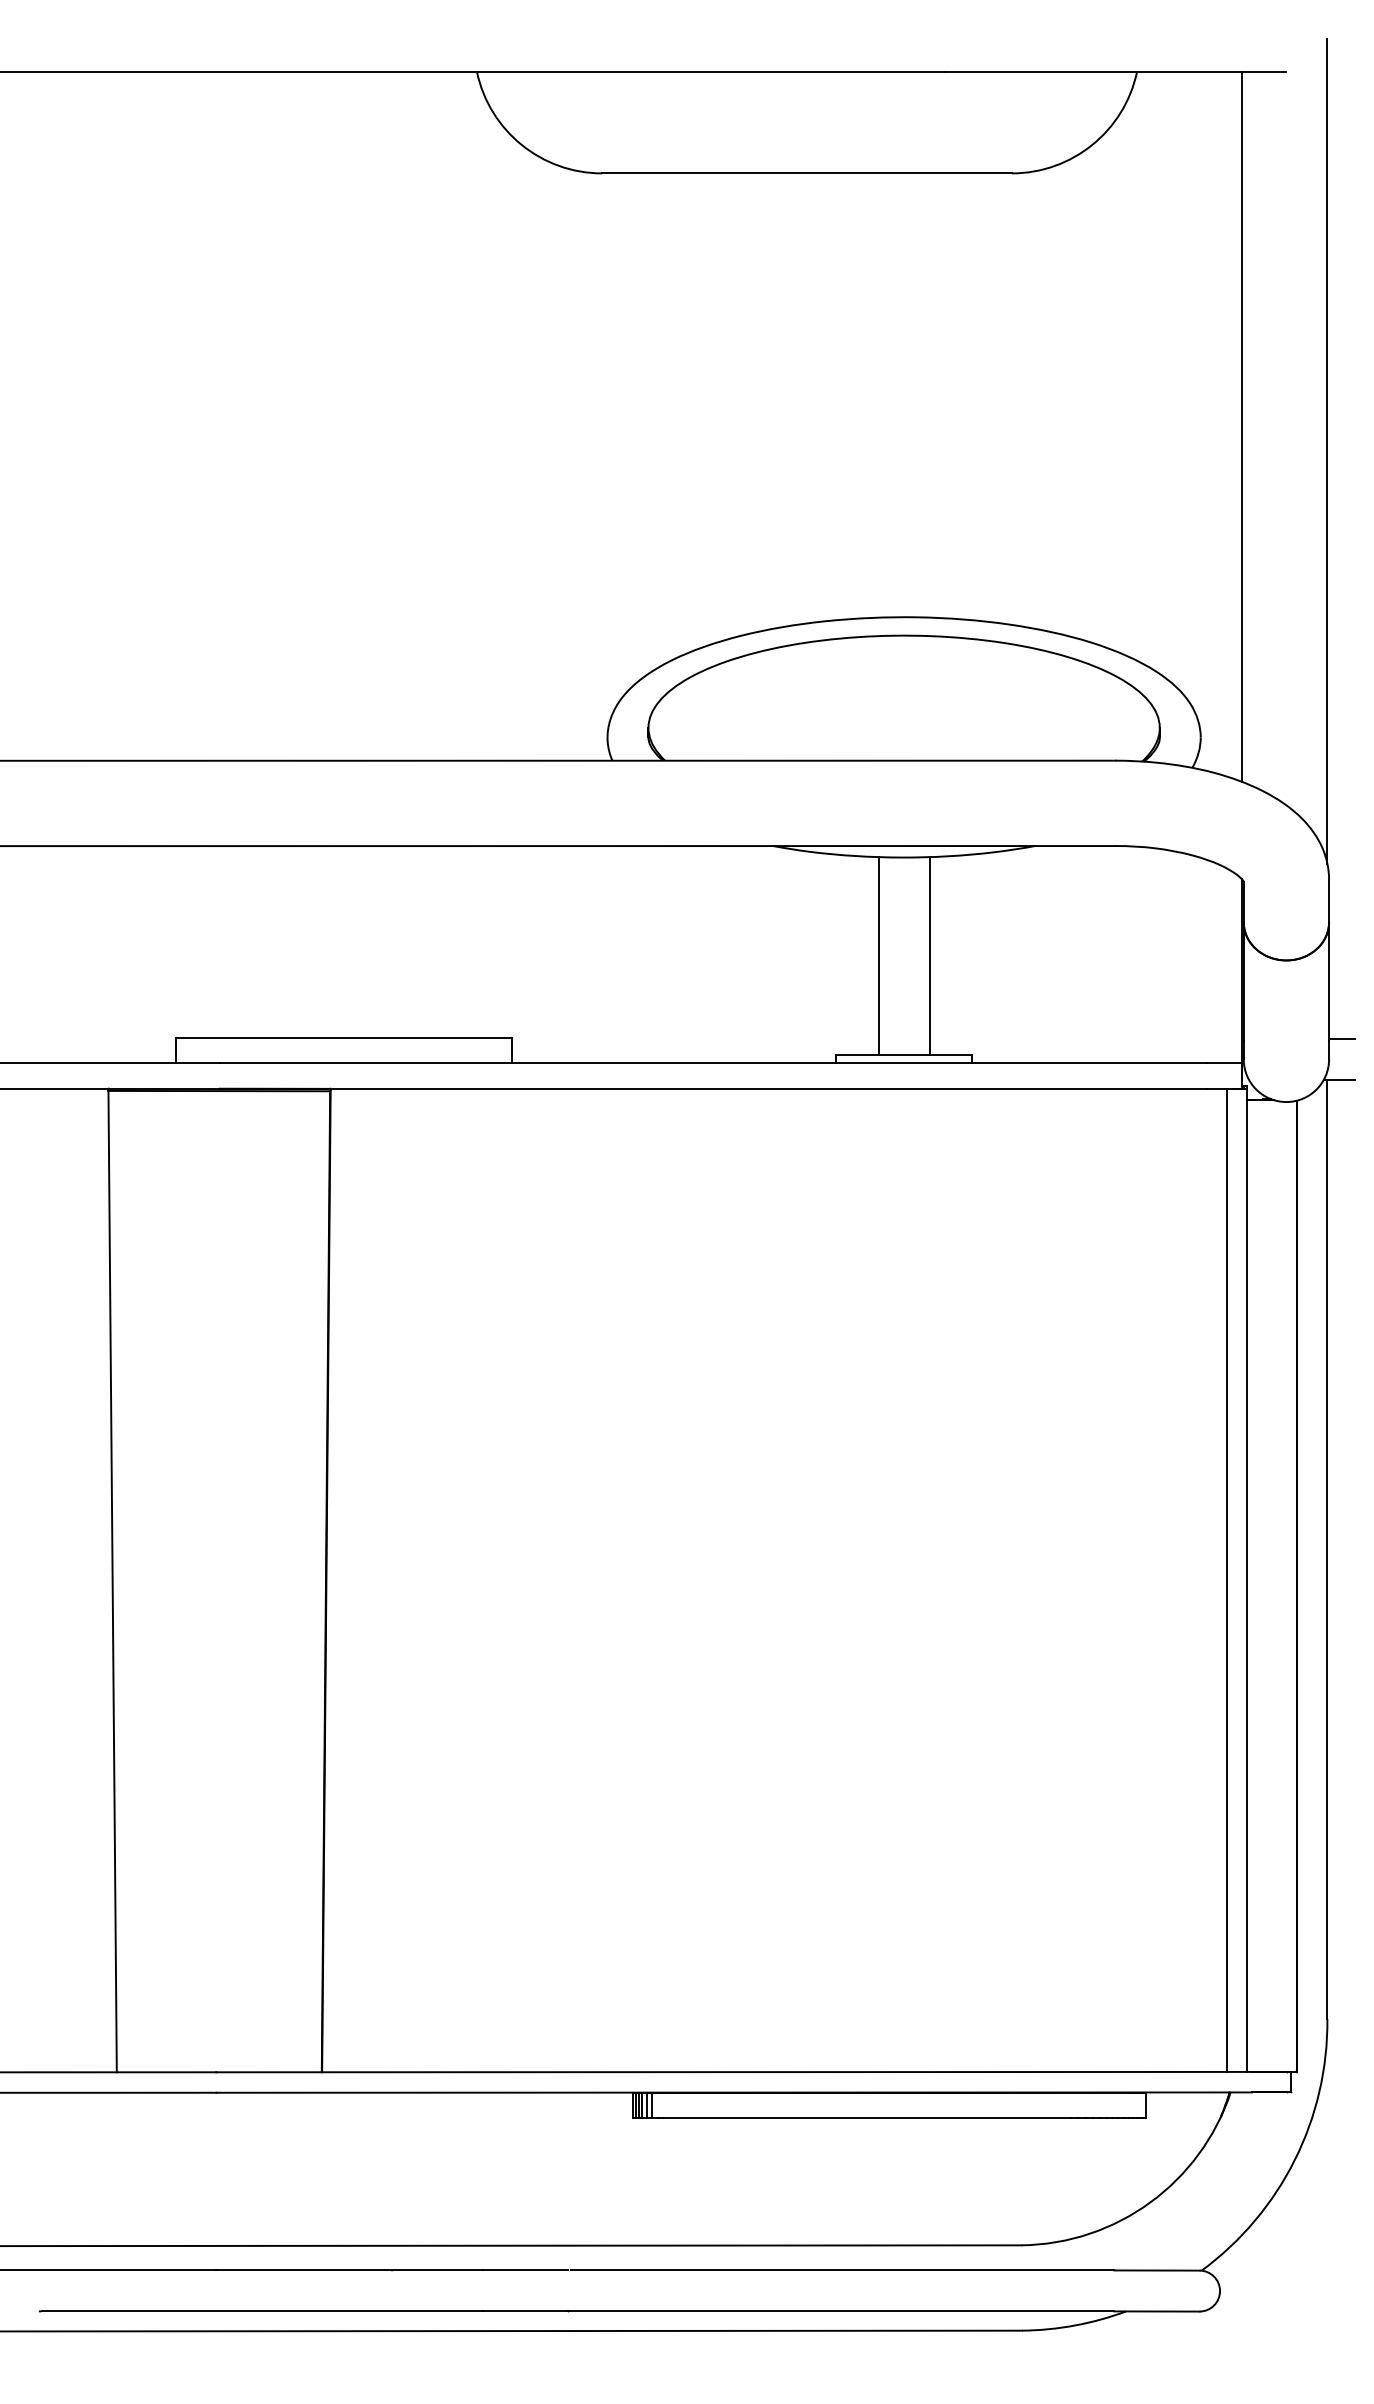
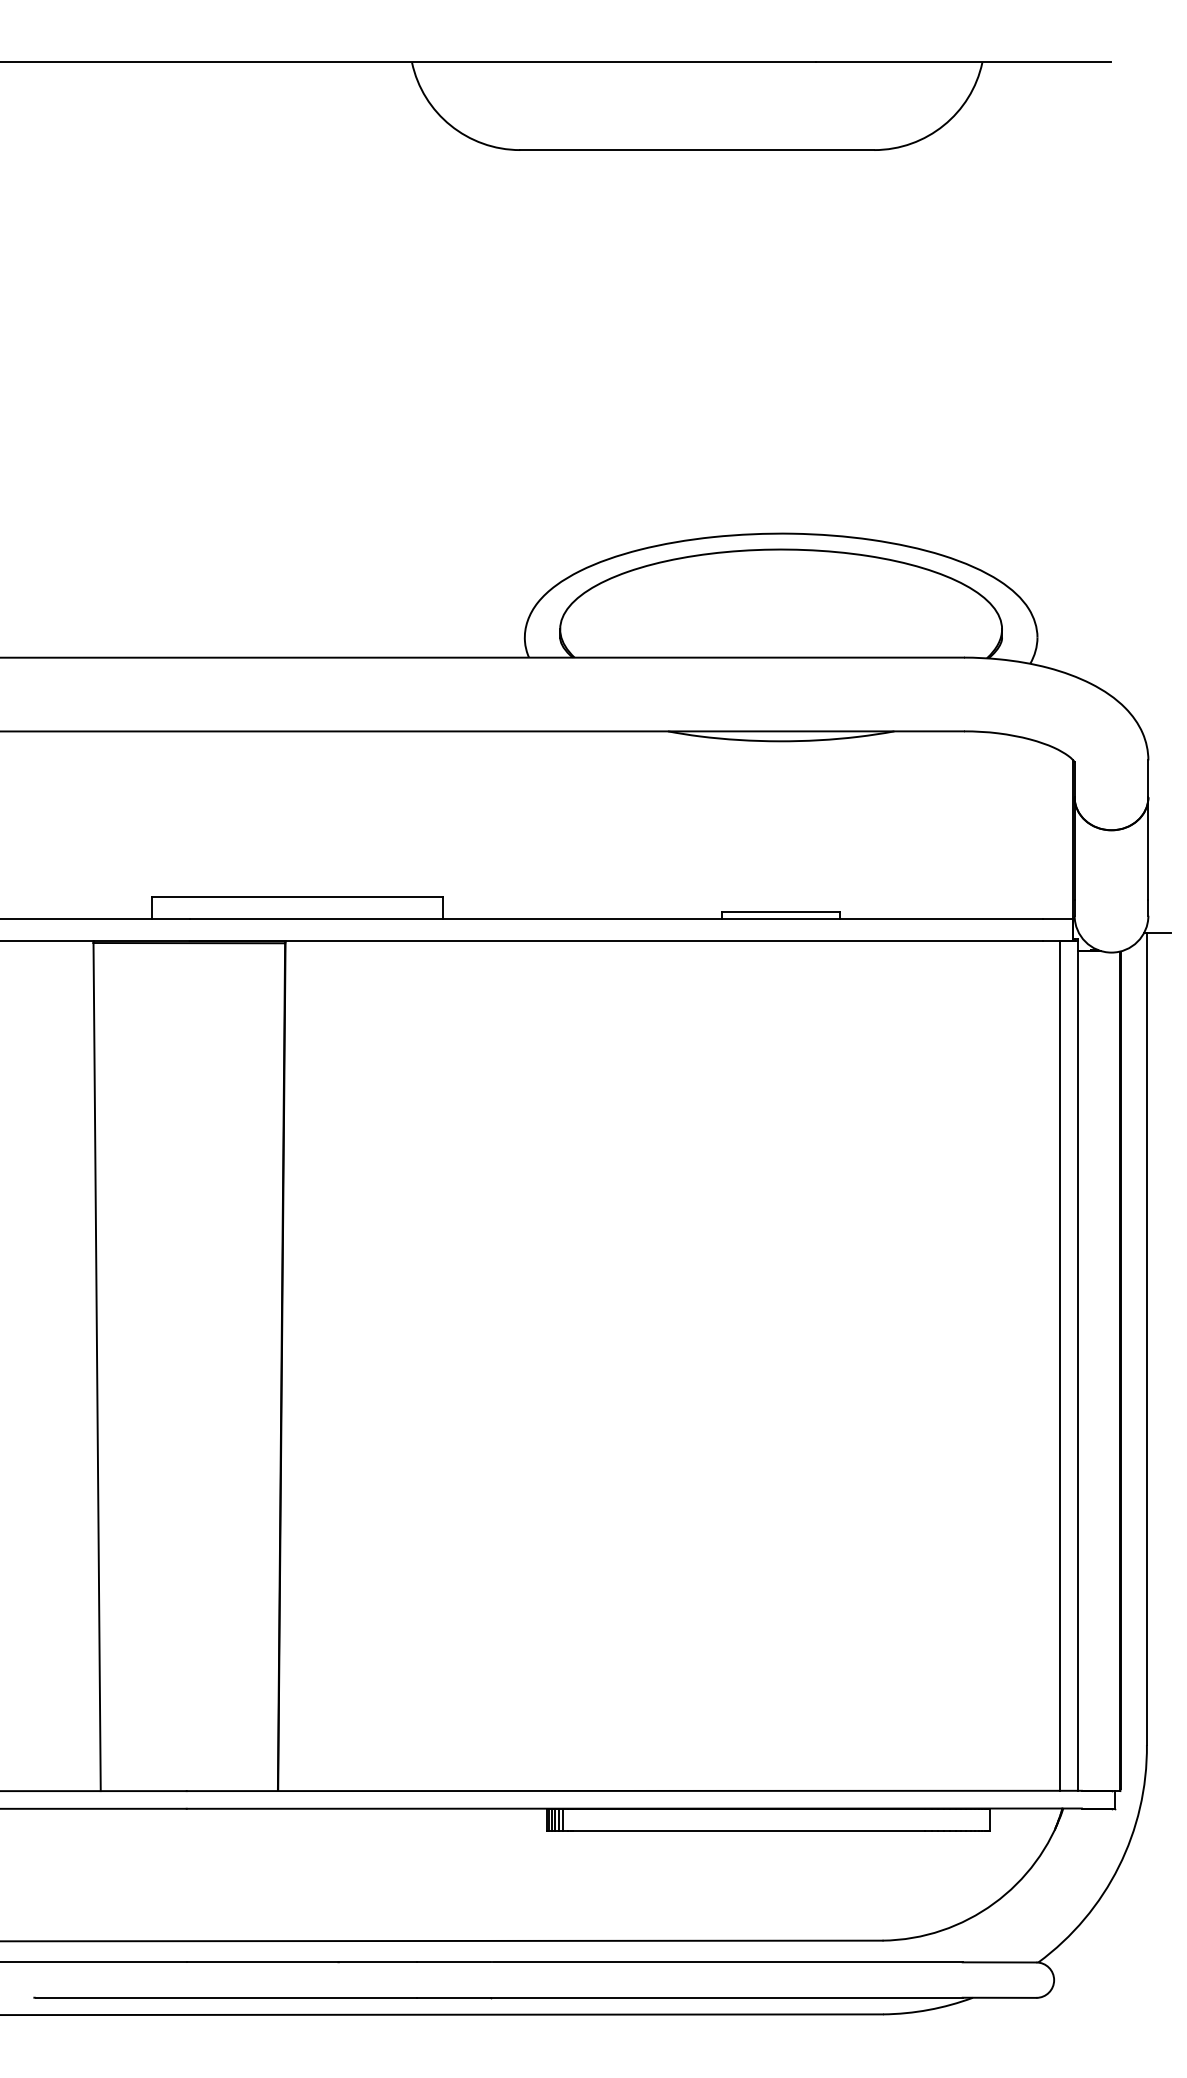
line: (1242, 426) -> (1073, 368), removed
line: (1327, 450) -> (1147, 389), removed
line: (878, 955) -> (758, 825), removed
line: (929, 955) -> (803, 825), removed
line: (1341, 1038) -> (1159, 897), removed

